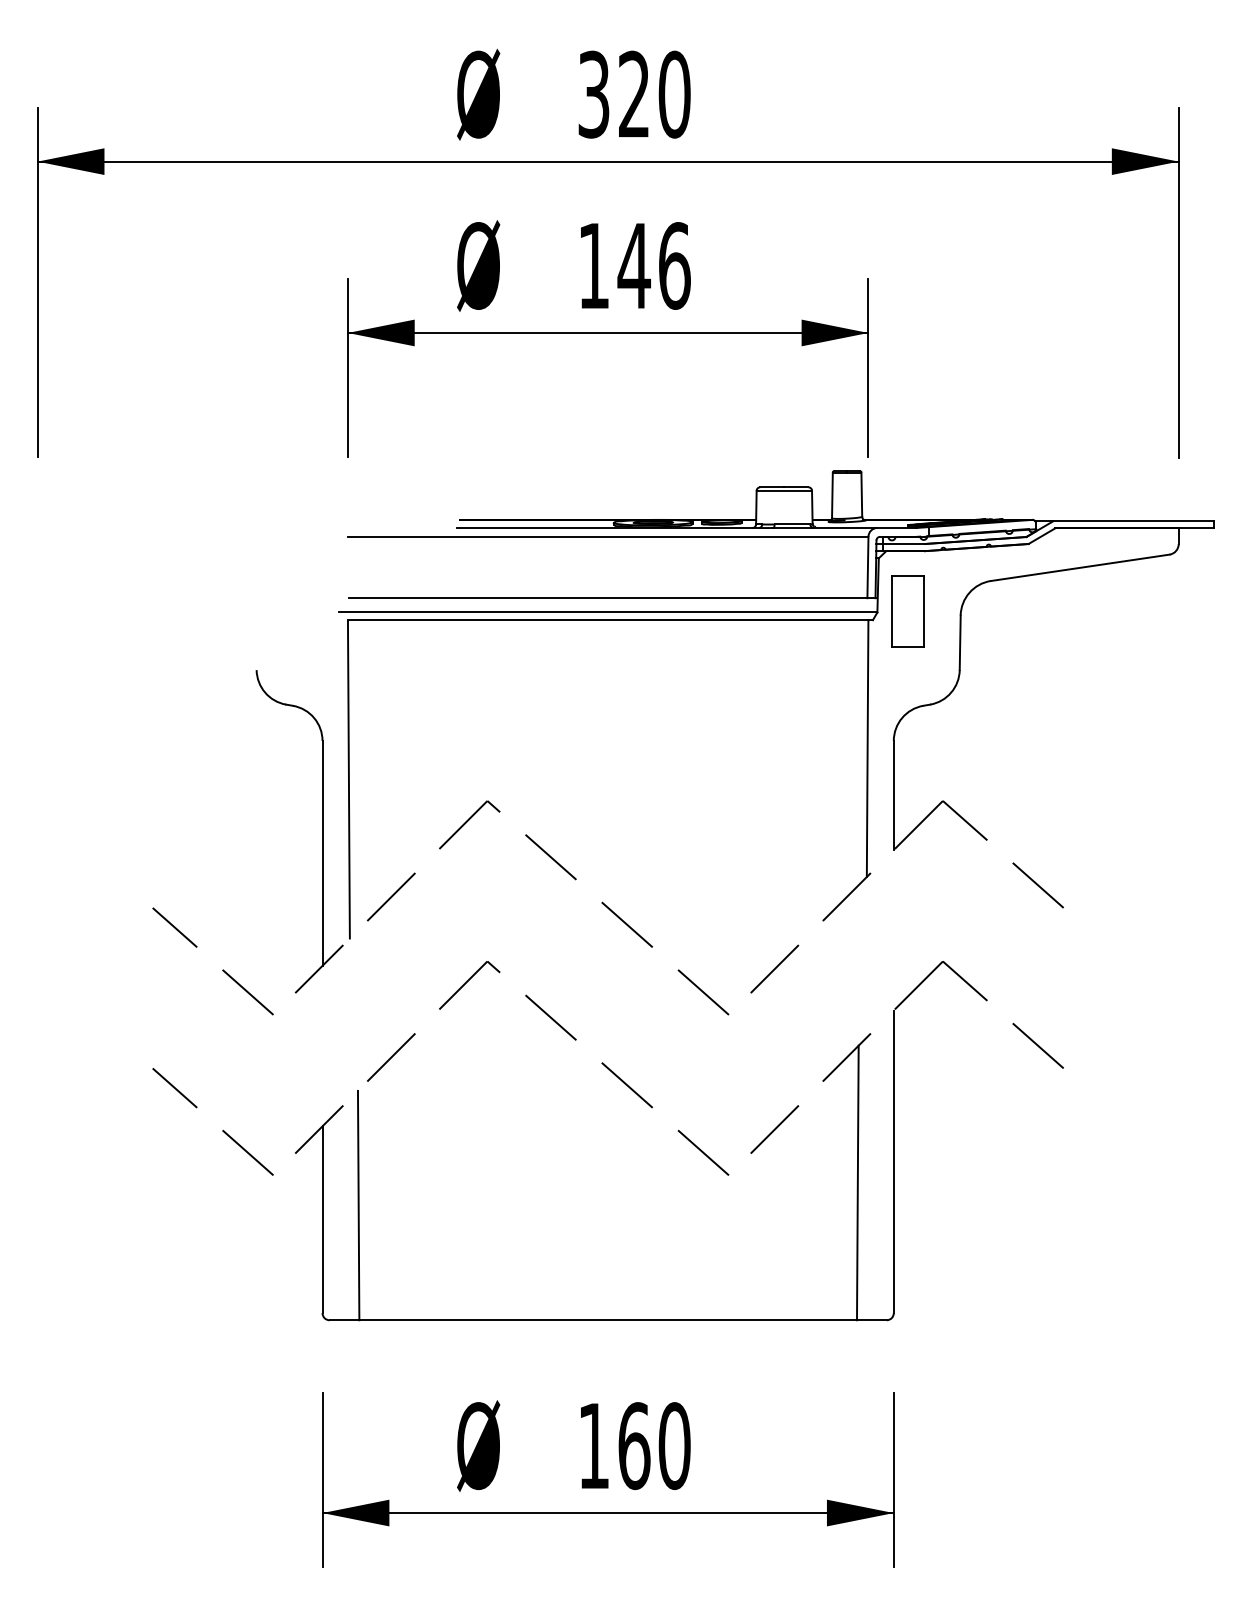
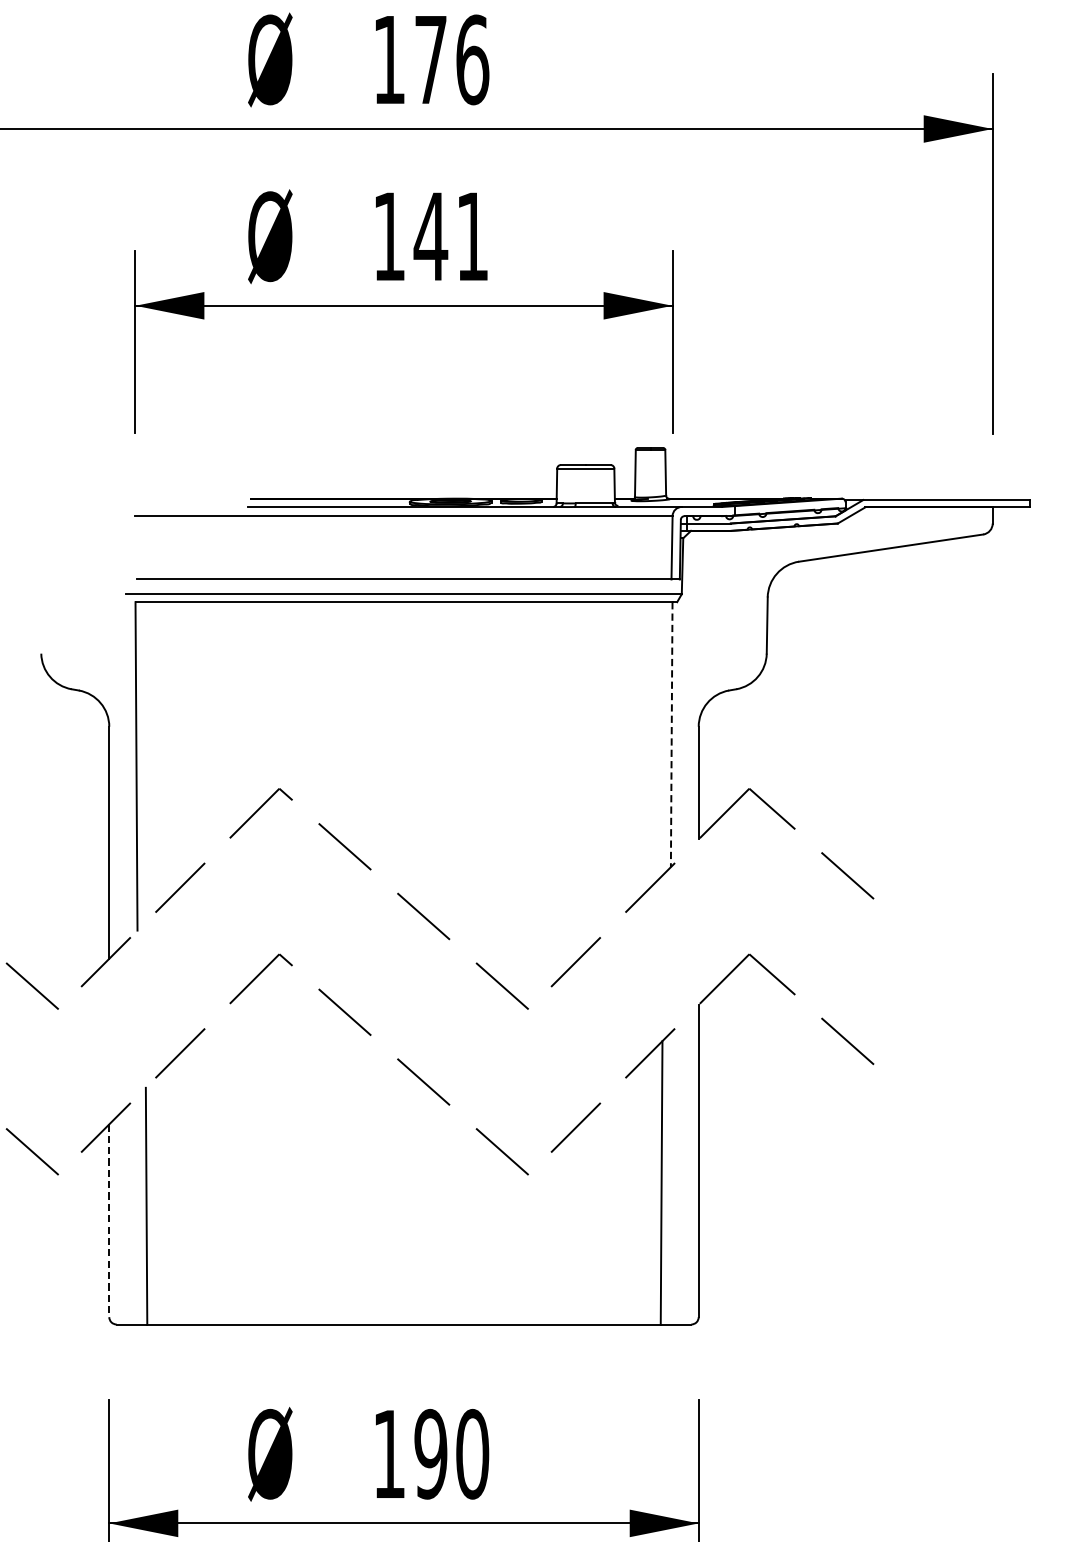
text: (634, 94) -> (431, 59), 320 -> 176
text: (674, 265) -> (472, 236), 146 -> 141
part: (907, 611) -> (712, 593), removed
line: (867, 749) -> (671, 735), solid -> dashed
line: (322, 1220) -> (109, 1221), solid -> dashed
text: (634, 1446) -> (431, 1454), 160 -> 190

